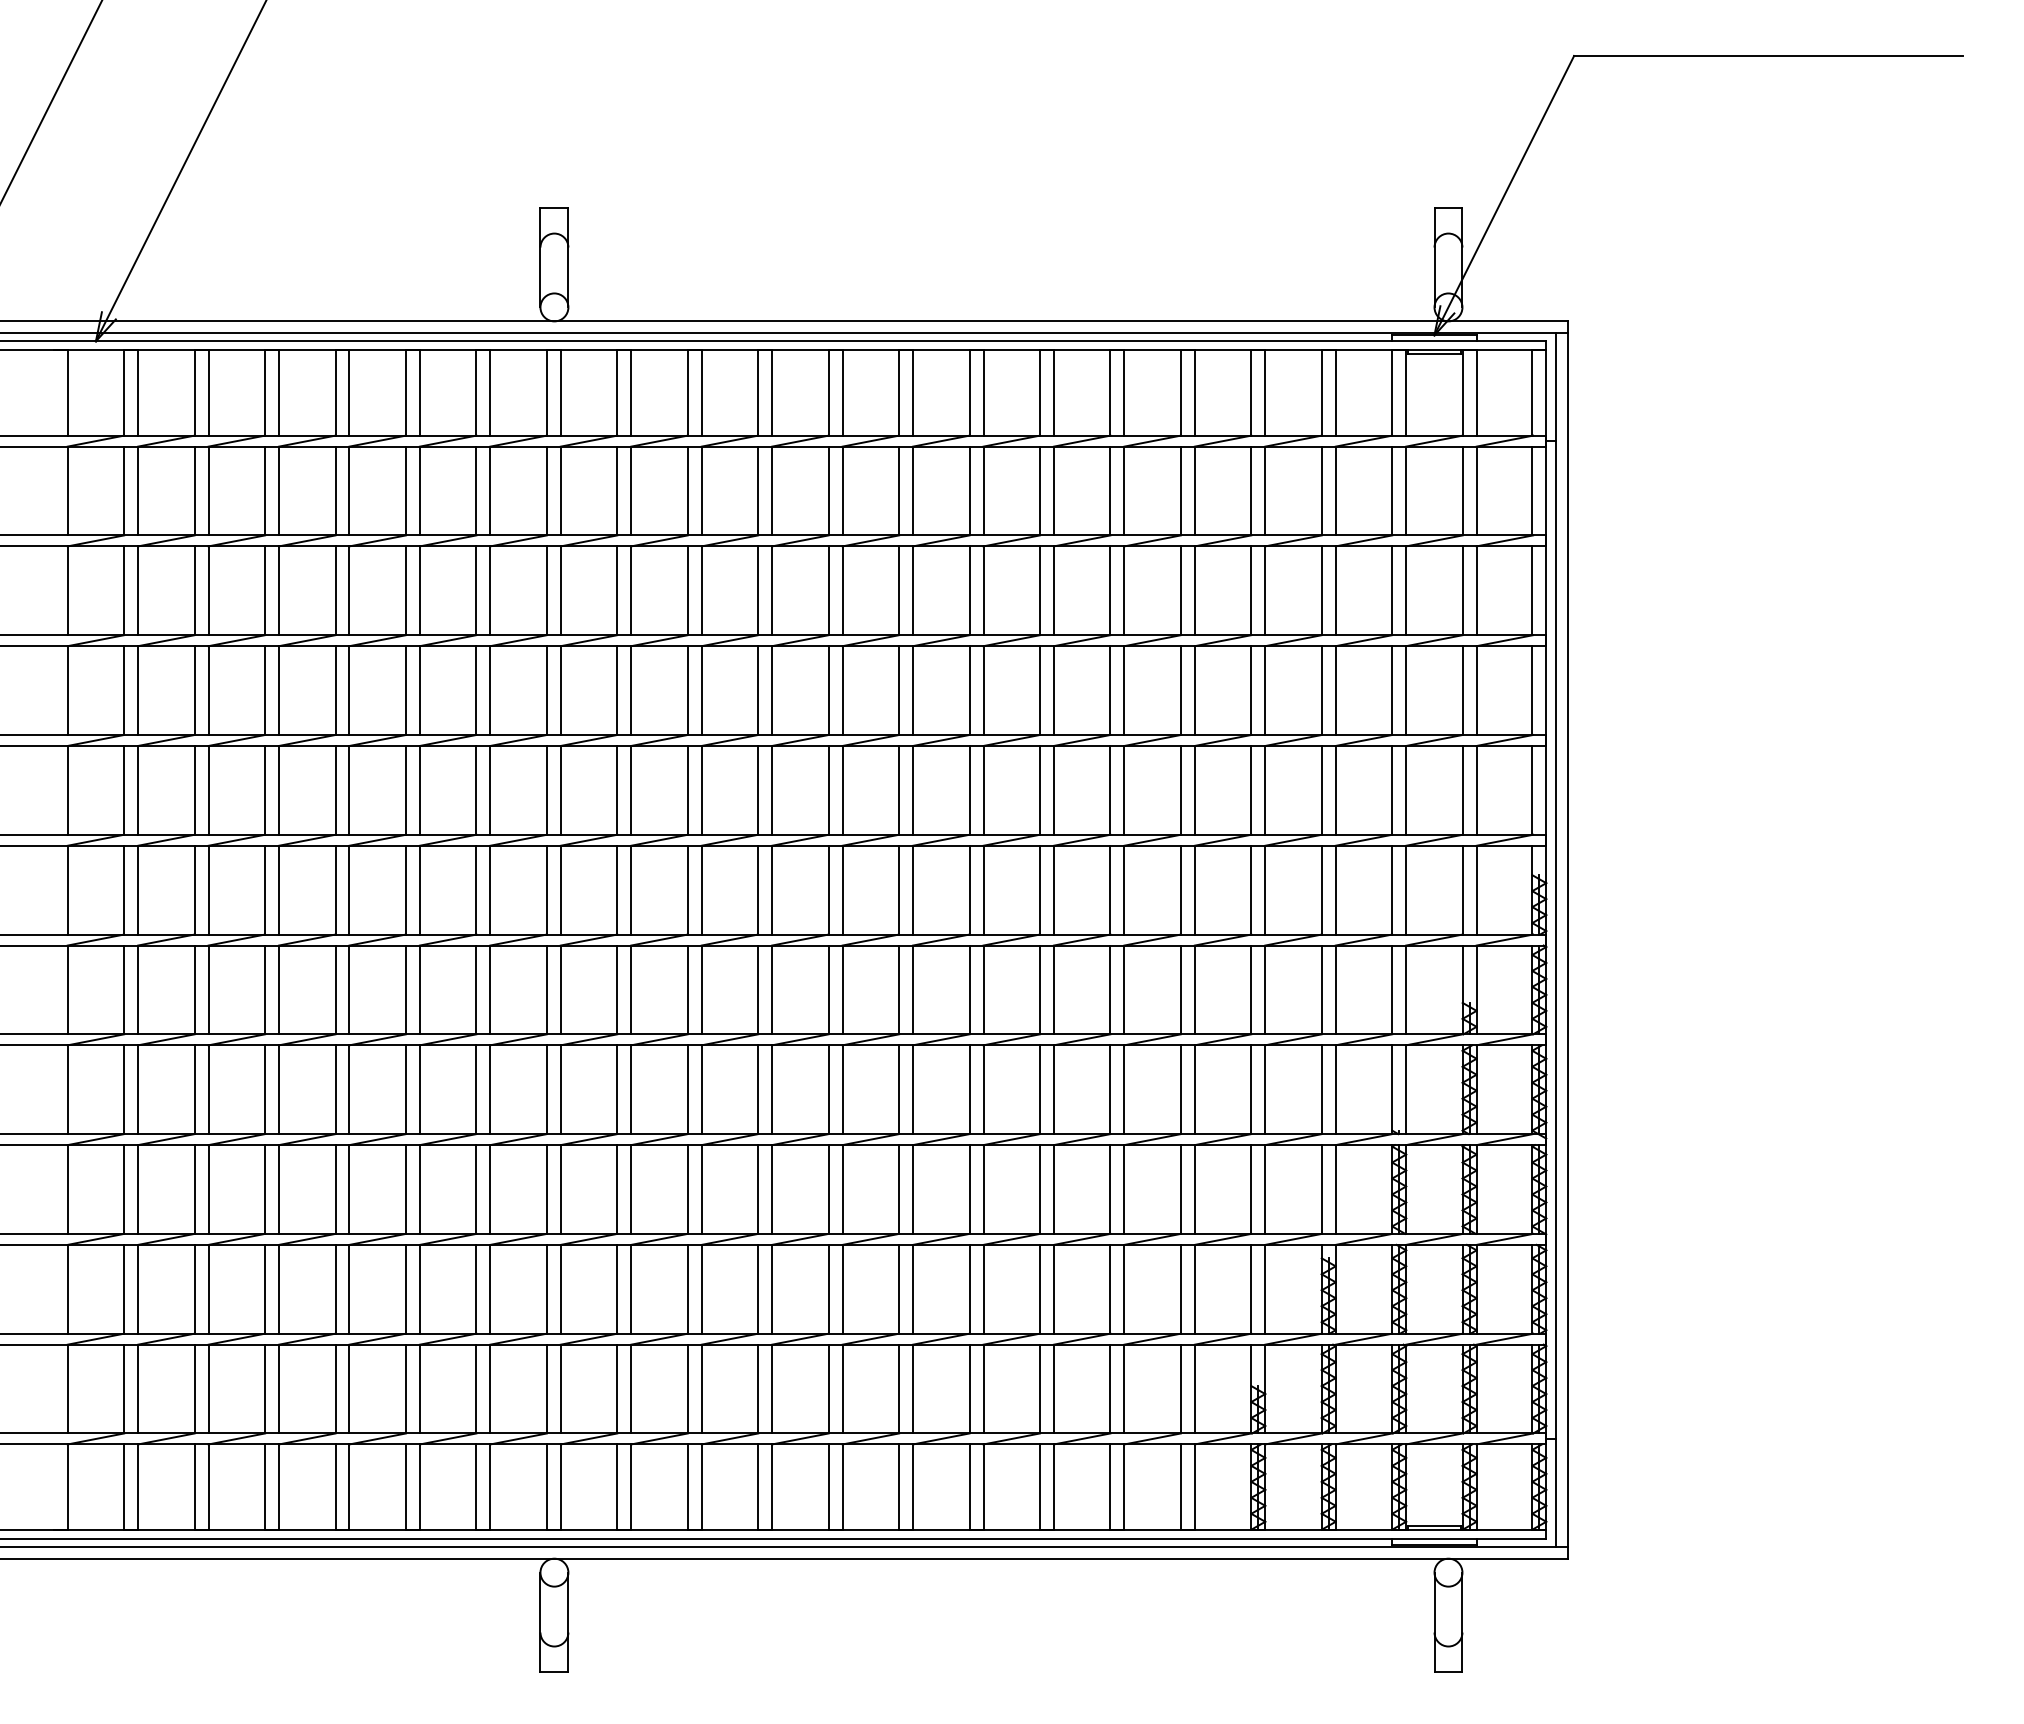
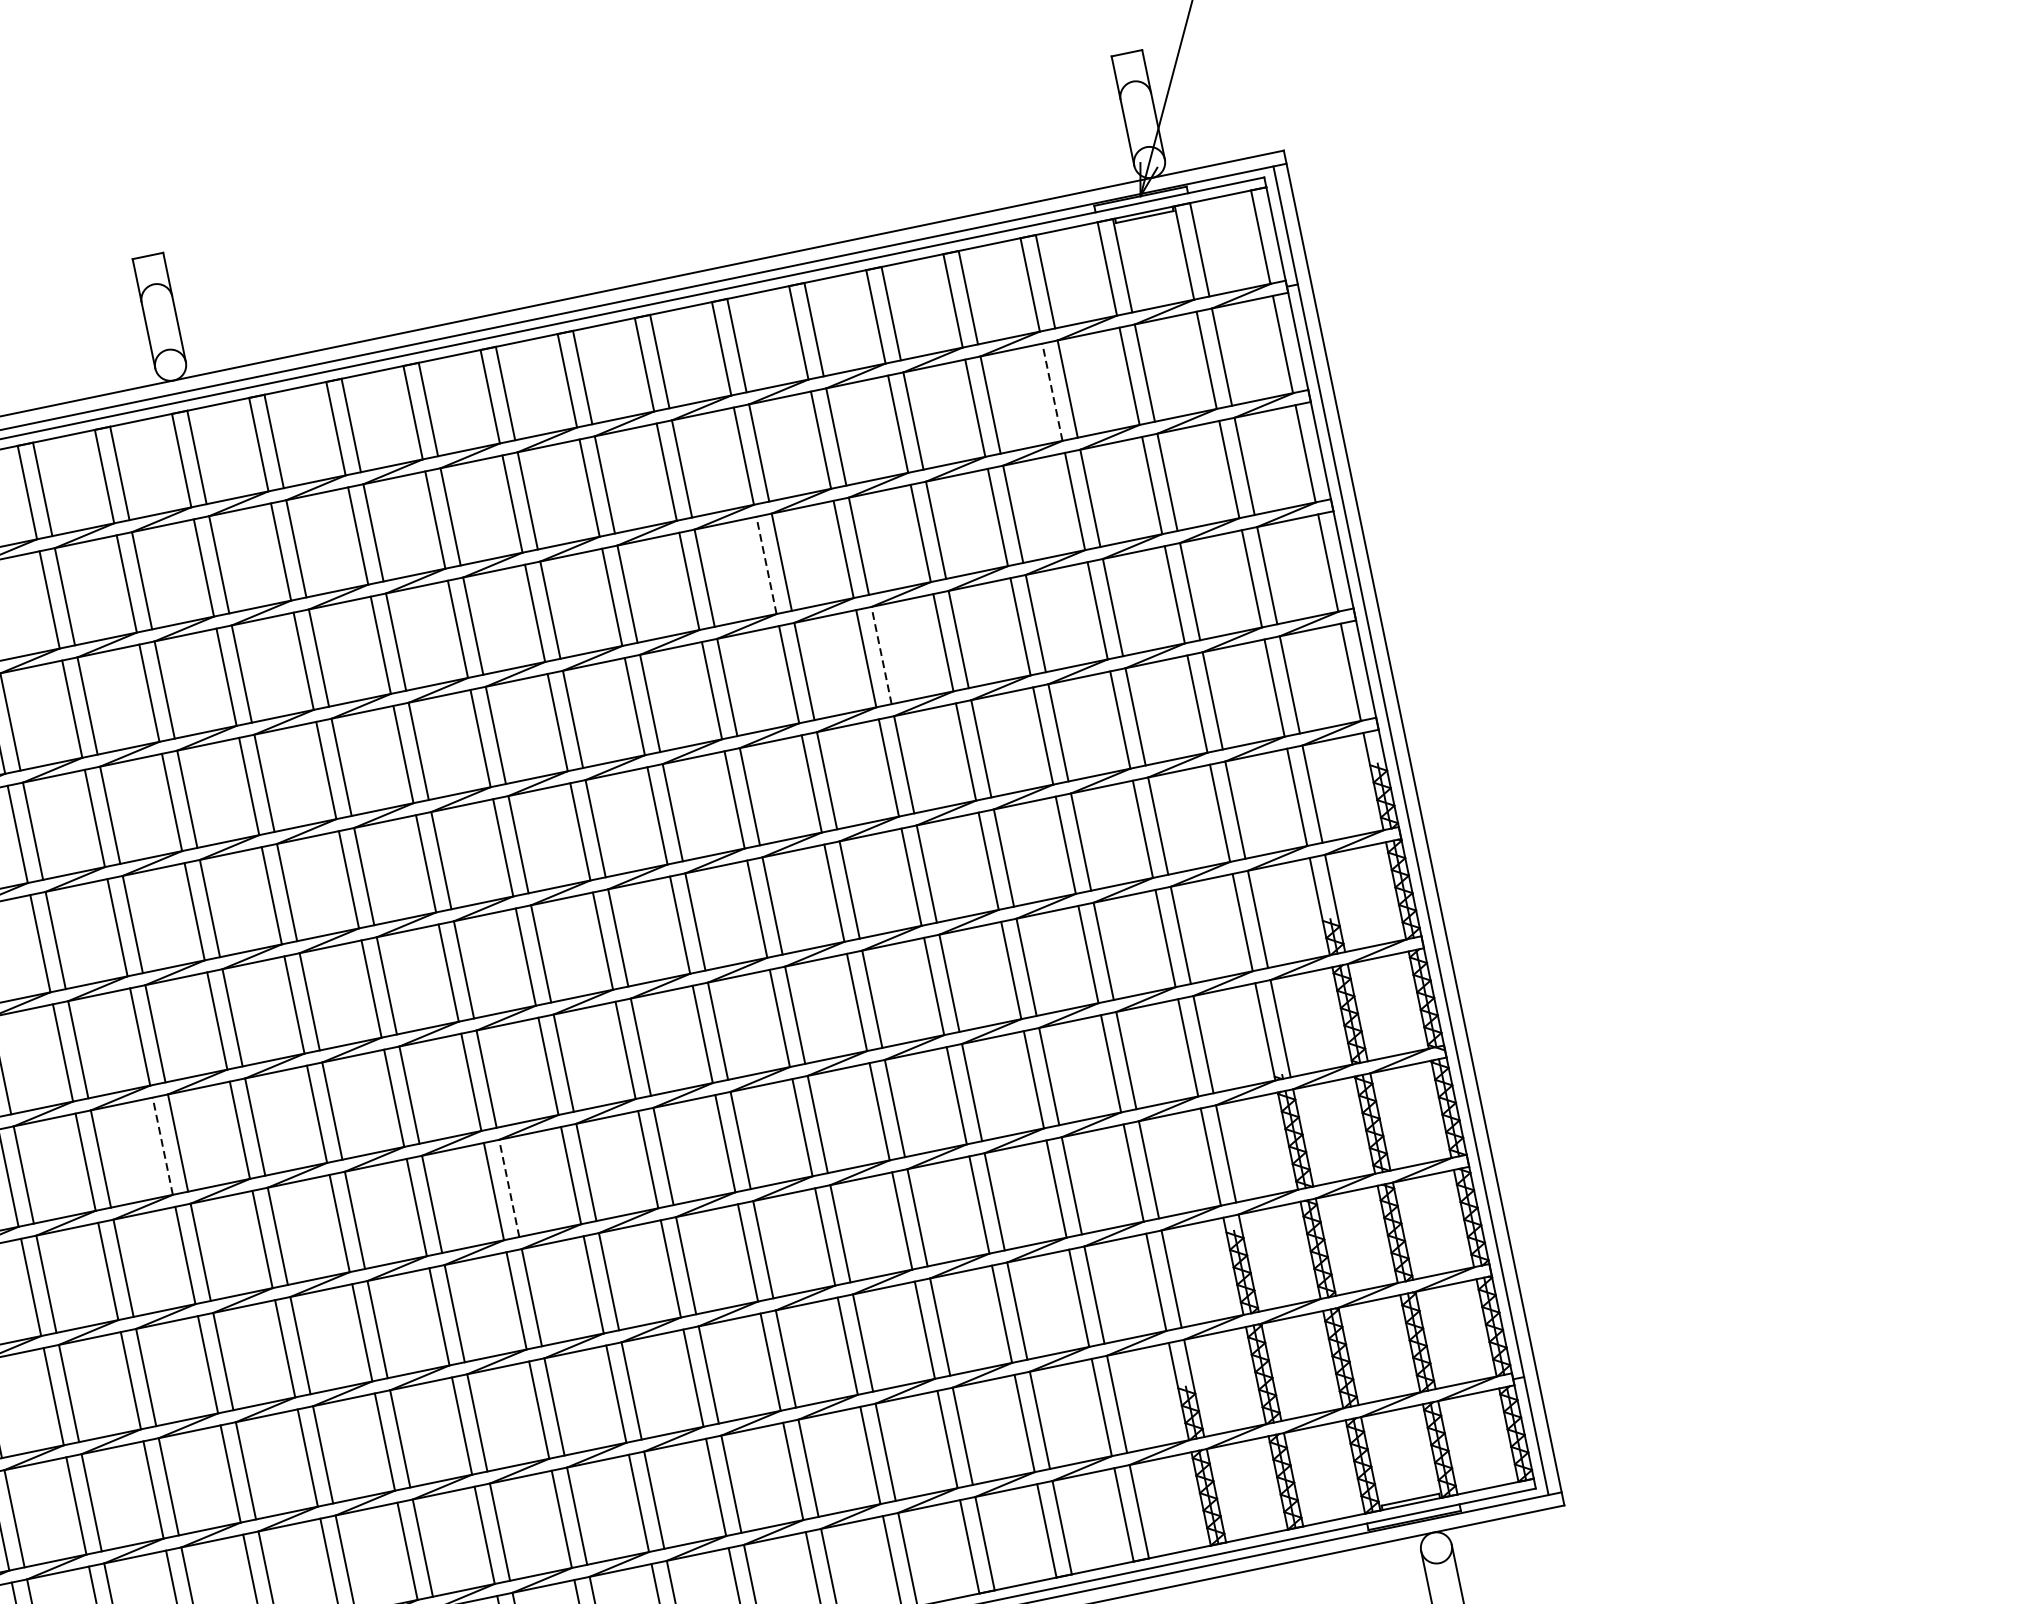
line: (1321, 490) -> (1052, 391), solid -> dashed
line: (1039, 590) -> (765, 565), solid -> dashed
line: (1124, 690) -> (881, 655), solid -> dashed
line: (405, 989) -> (162, 1145), solid -> dashed
line: (701, 1089) -> (508, 1188), solid -> dashed

